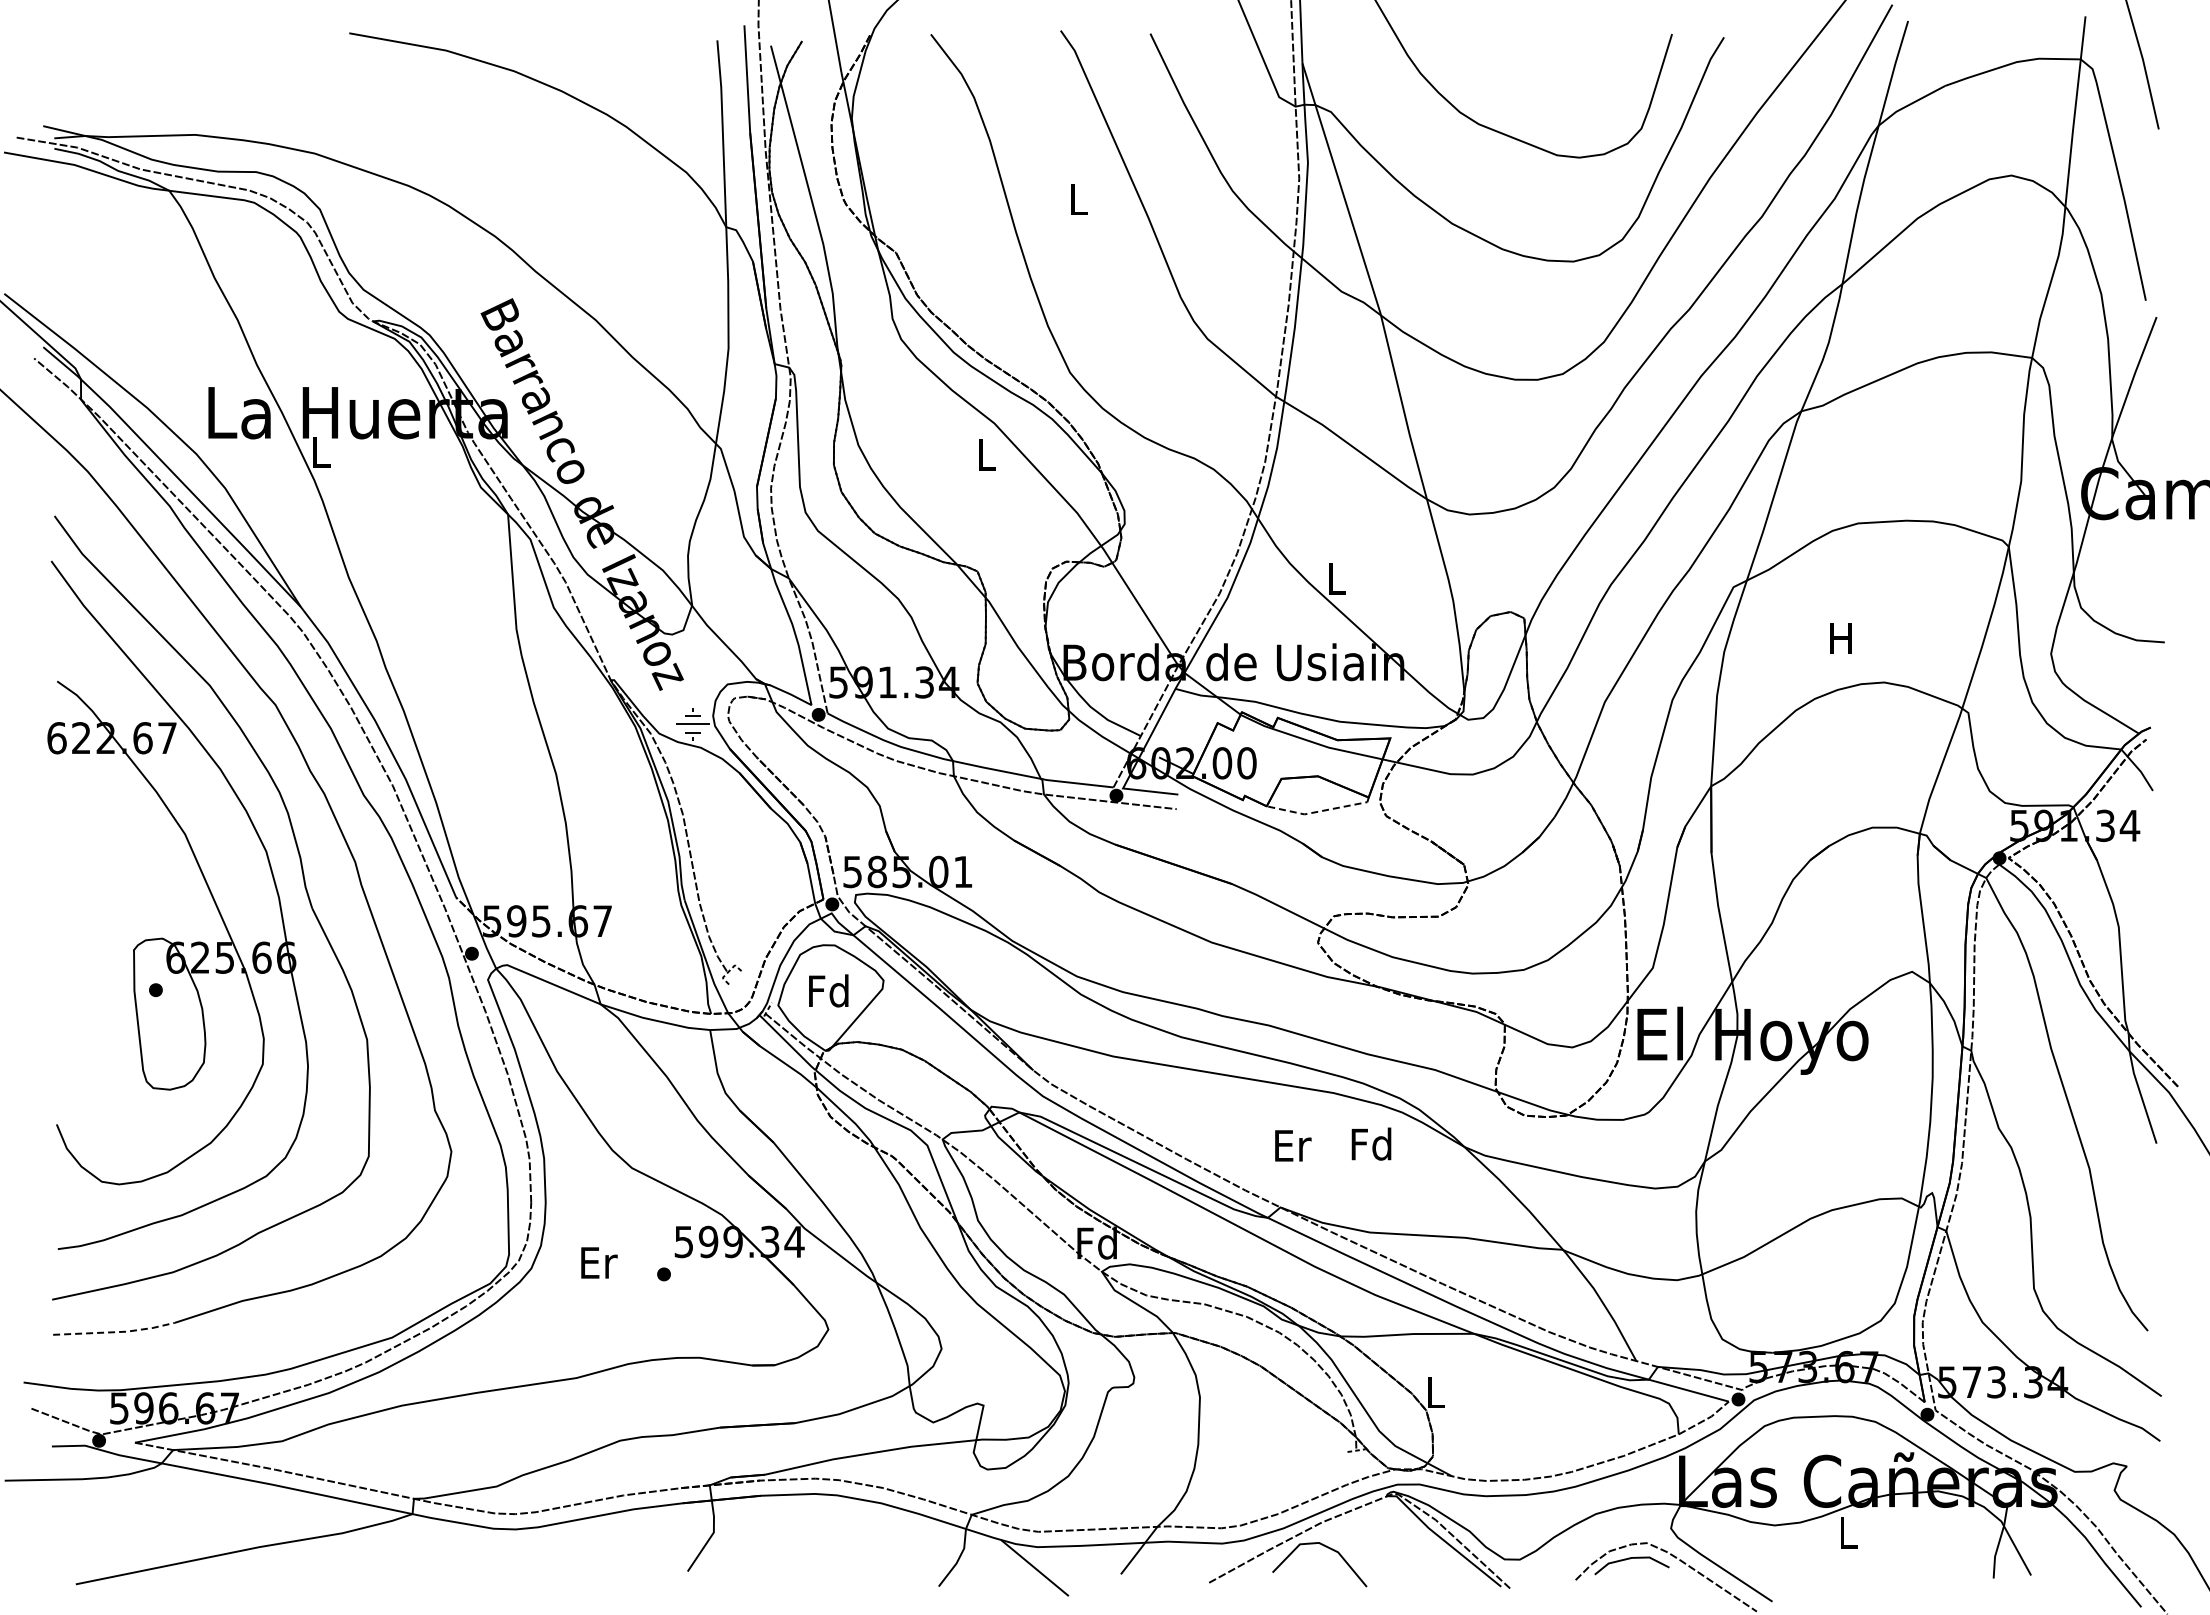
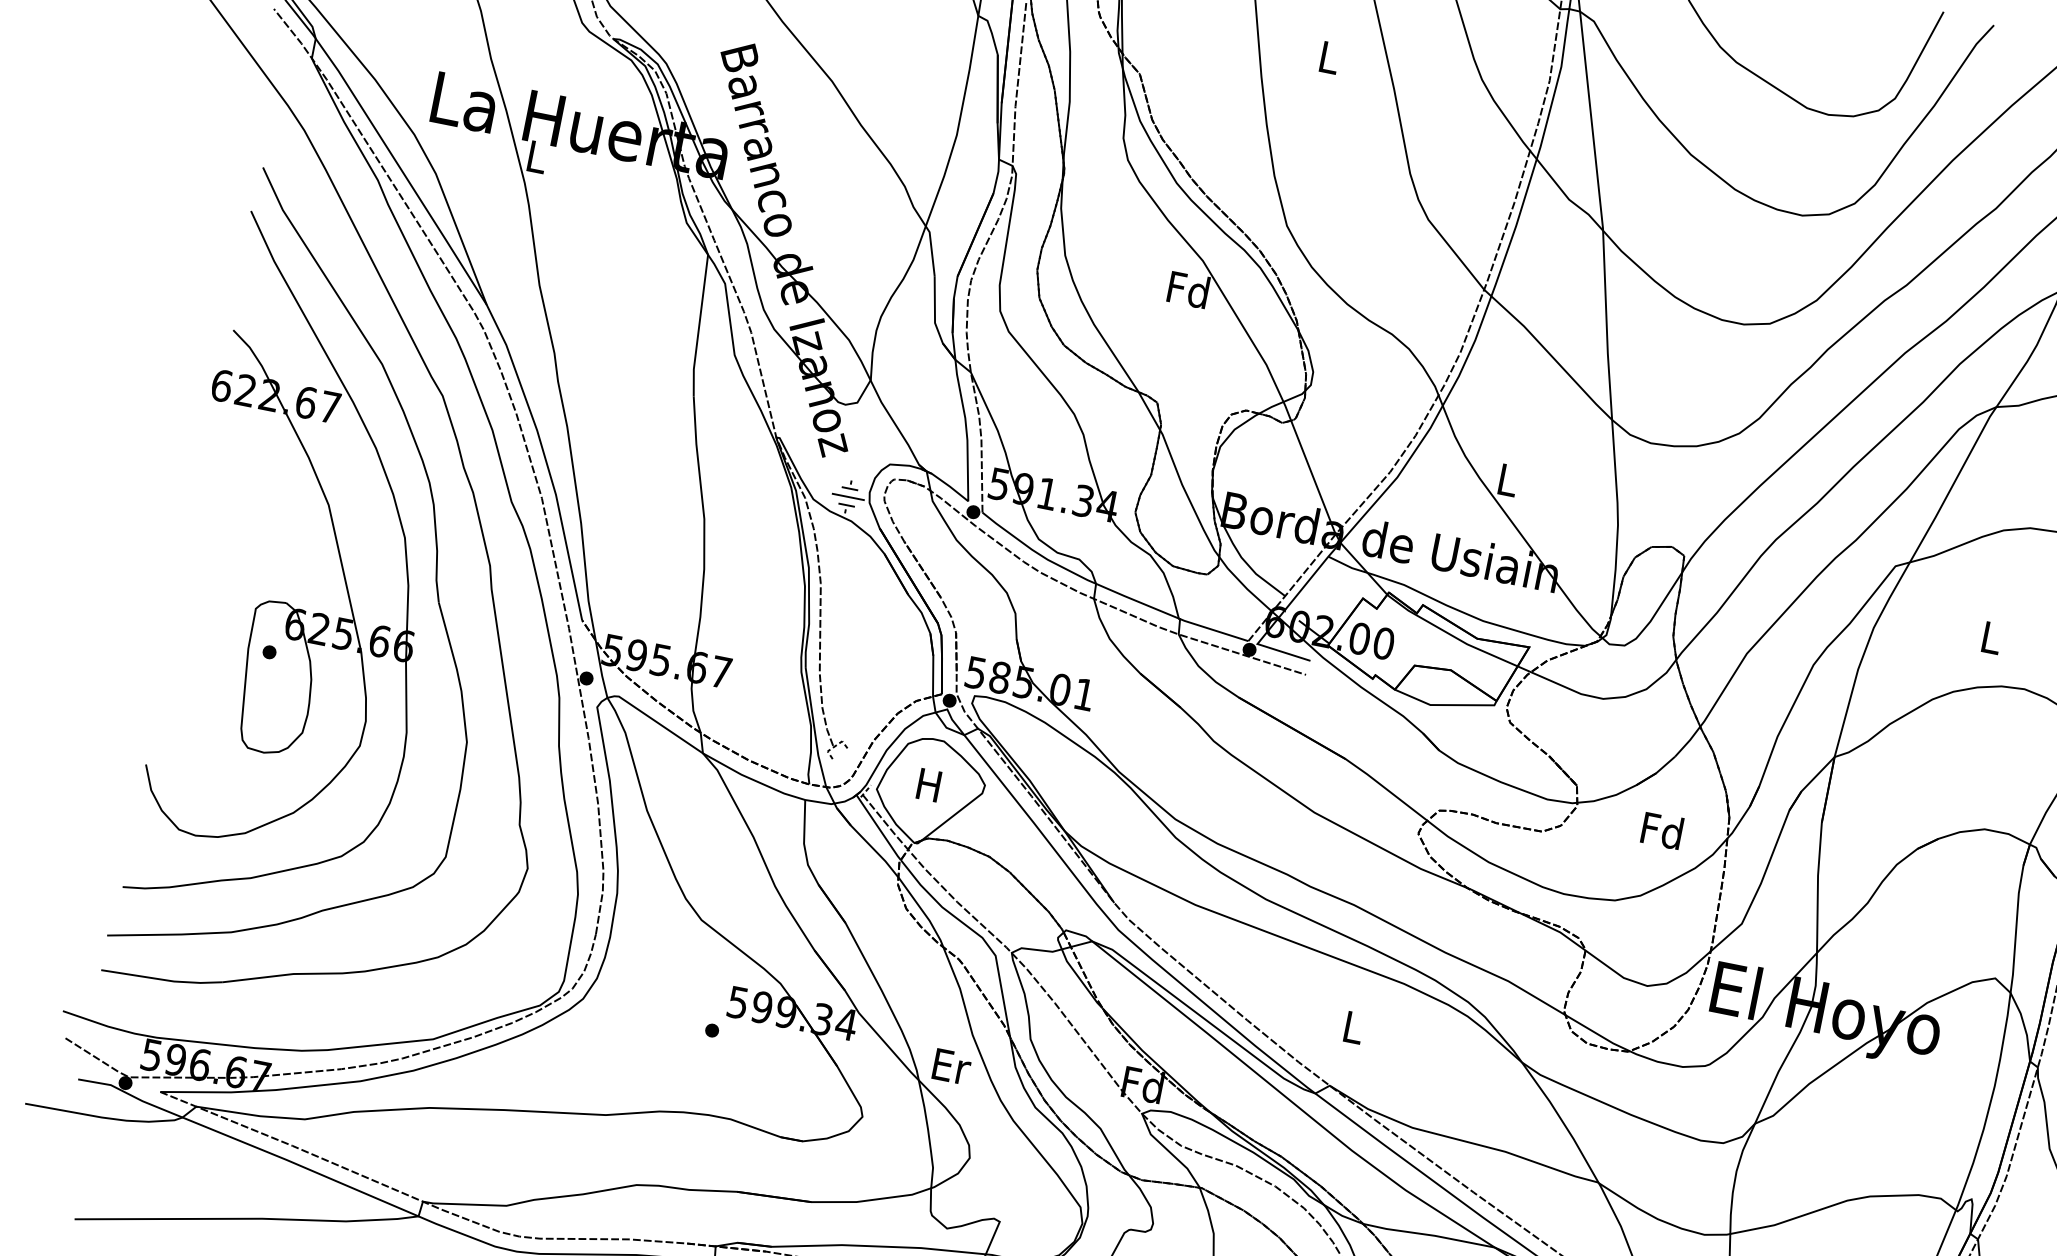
text: (985, 454) -> (1188, 289), L -> Fd
text: (1840, 638) -> (1990, 637), H -> L
line: (1319, 811) -> (1445, 705), dashed -> solid
text: (828, 990) -> (929, 784), Fd -> H
text: (1371, 1143) -> (1662, 829), moved
text: (1293, 1145) -> (1354, 1027), Er -> L
text: (599, 1262) -> (952, 1066), moved
line: (115, 1332) -> (162, 980), dashed -> solid

